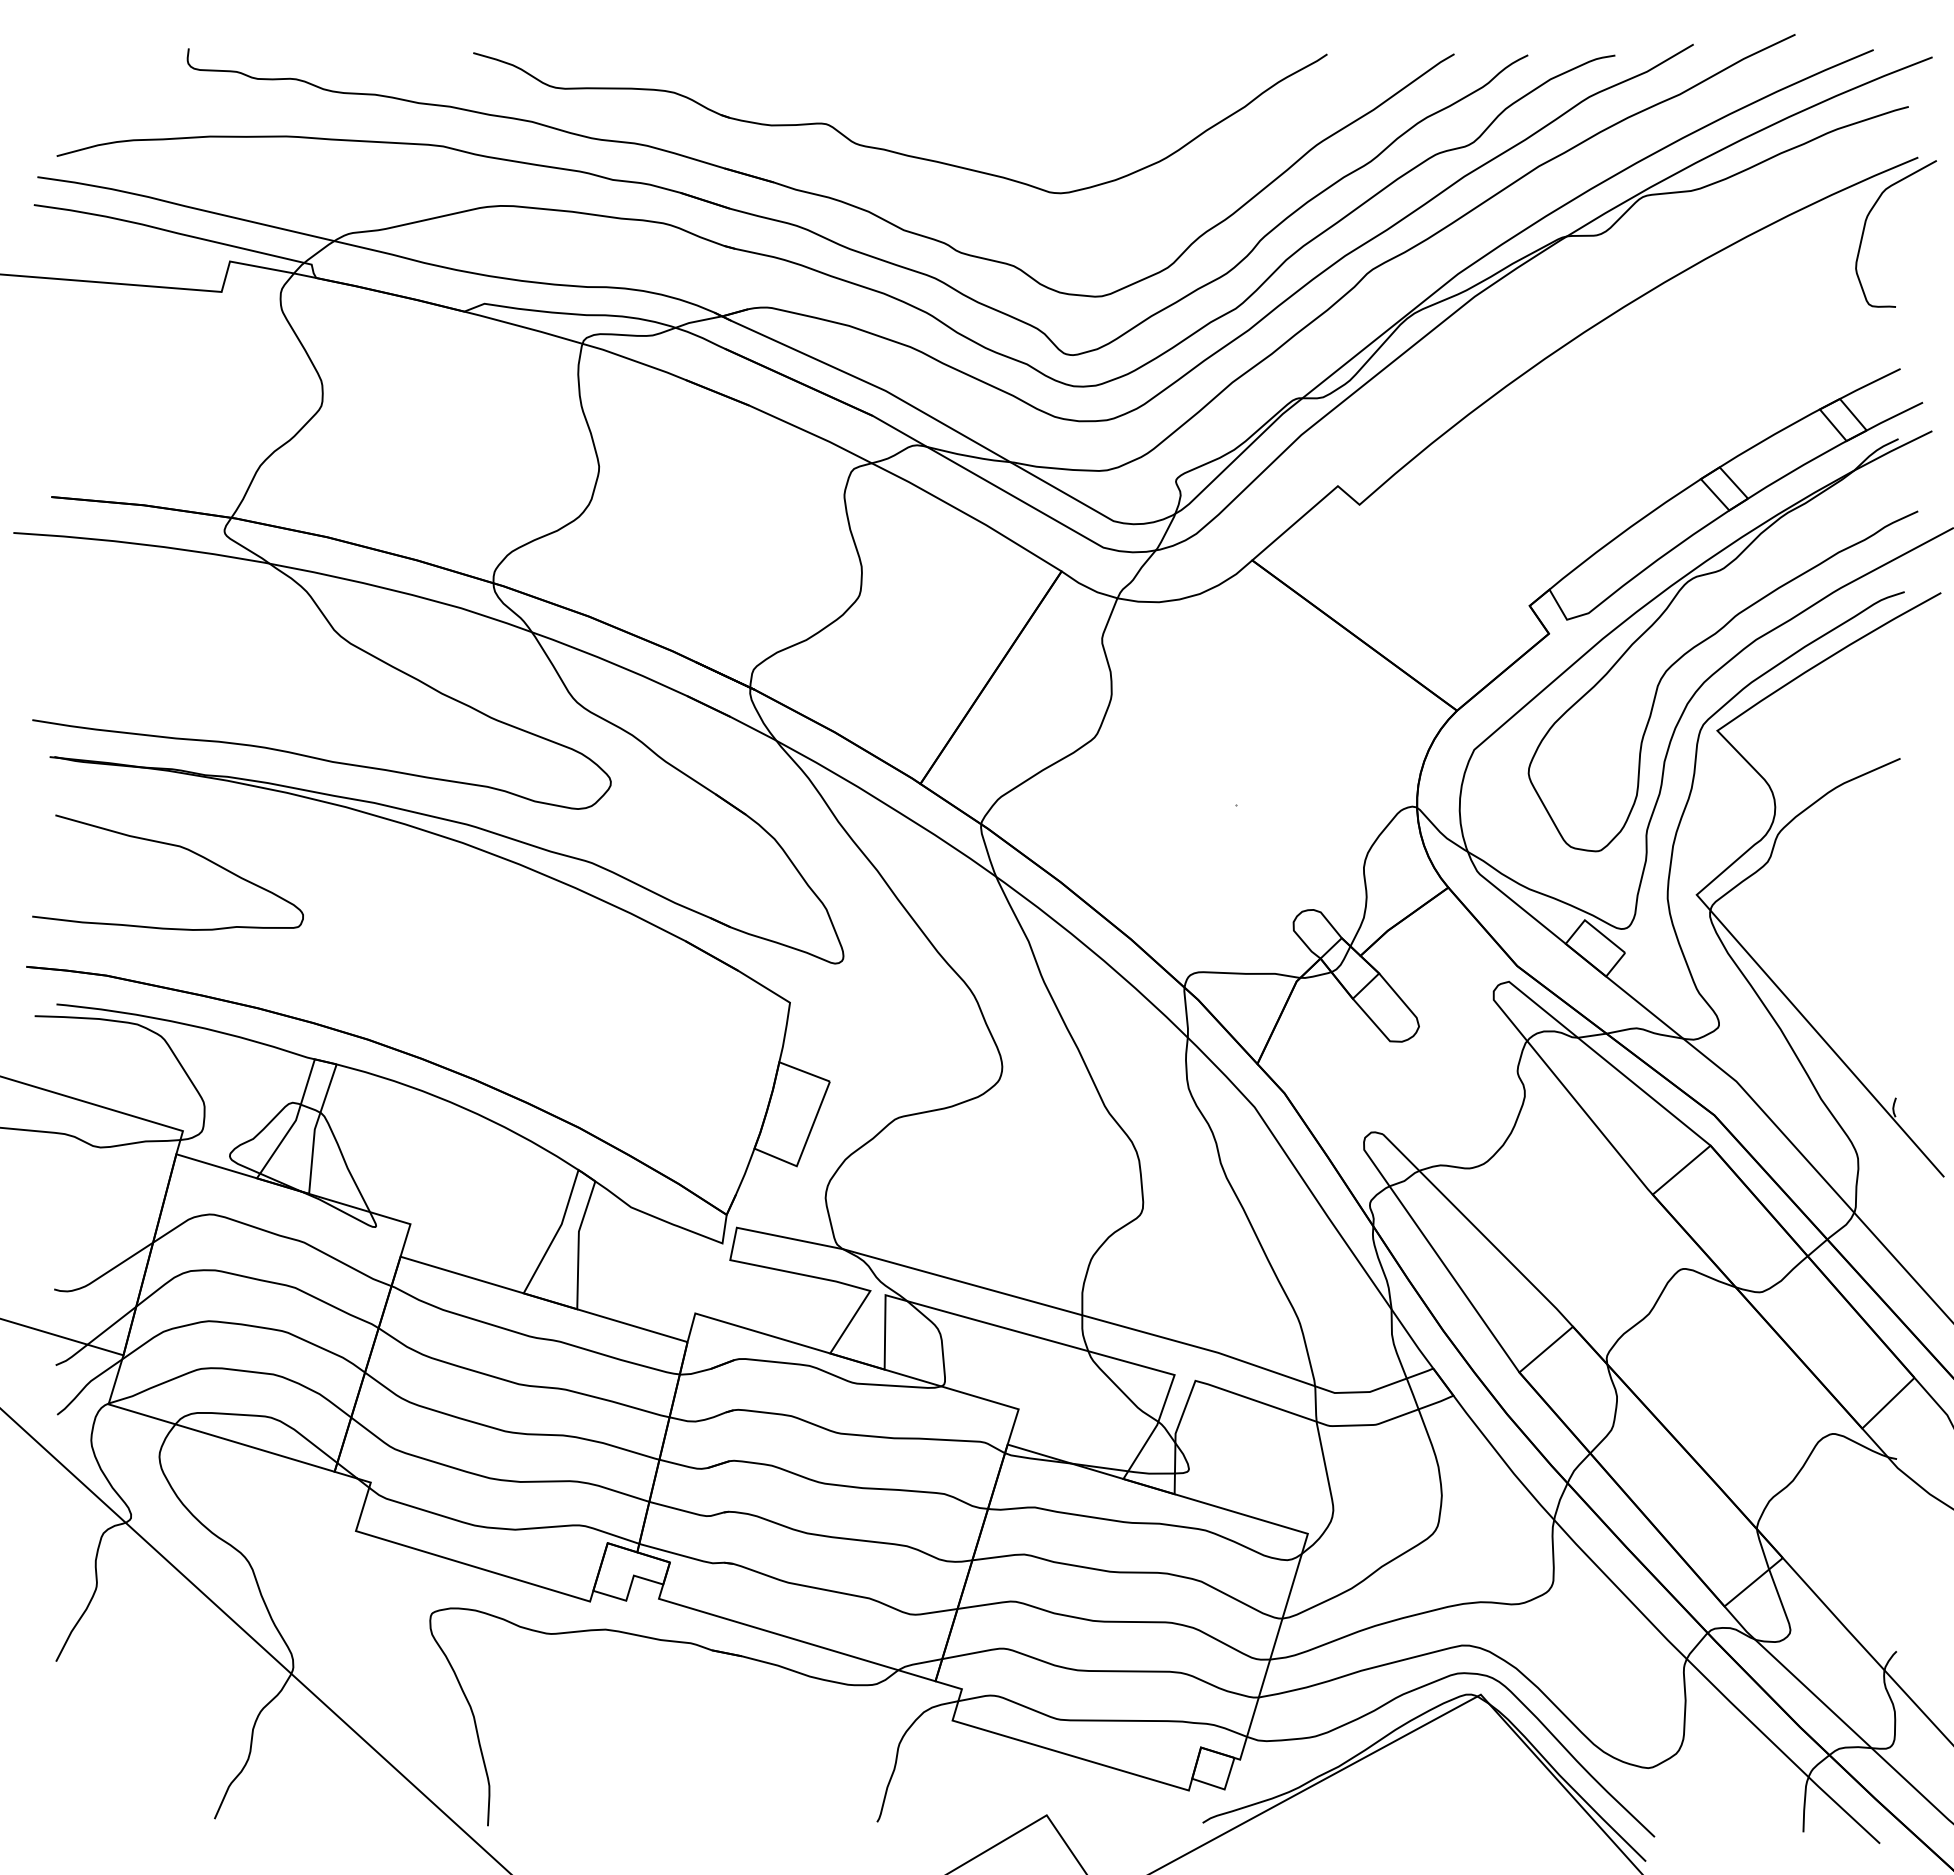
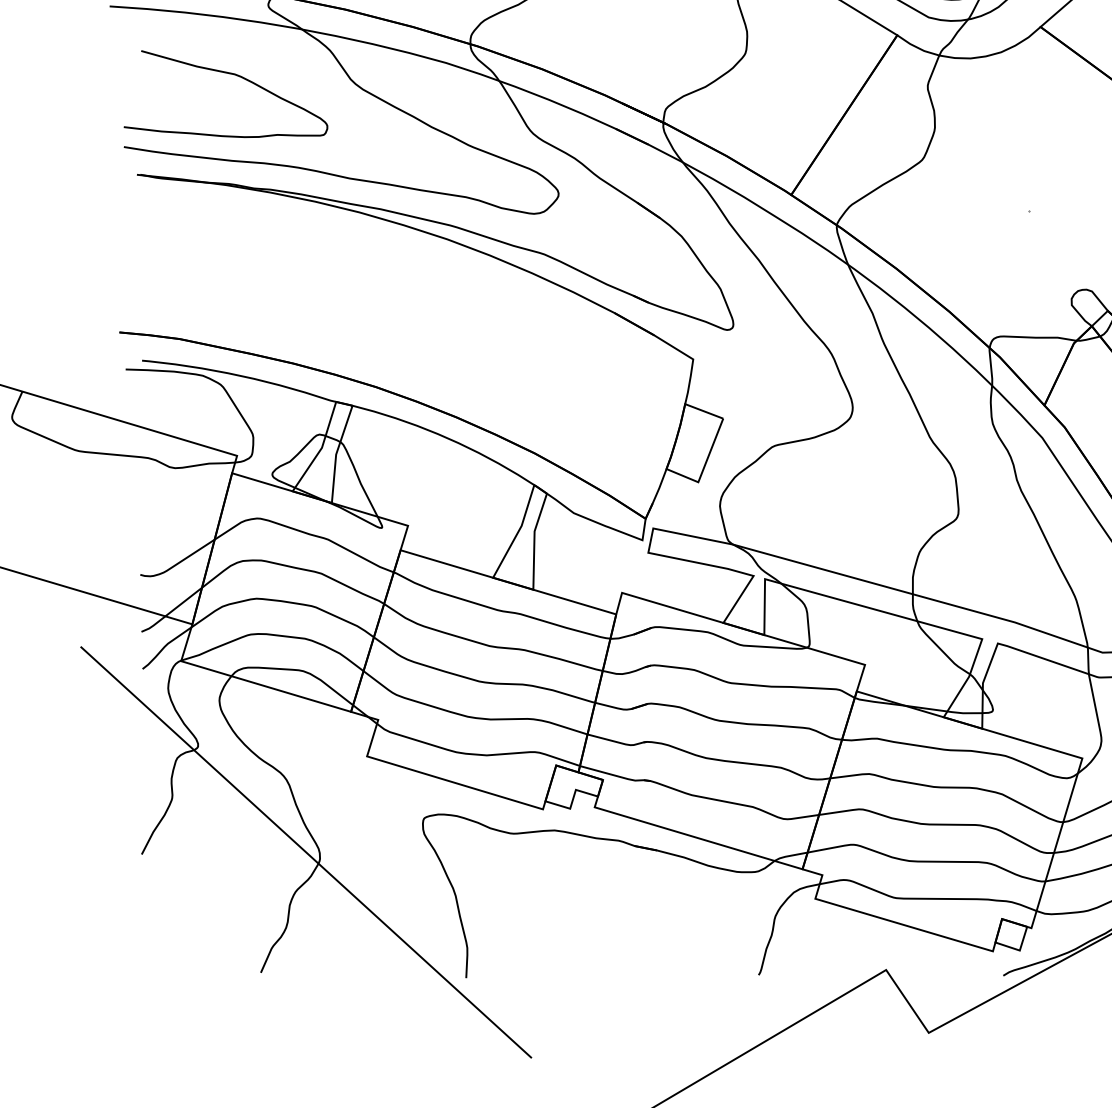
curve: (174, 846) -> (230, 74), moved

